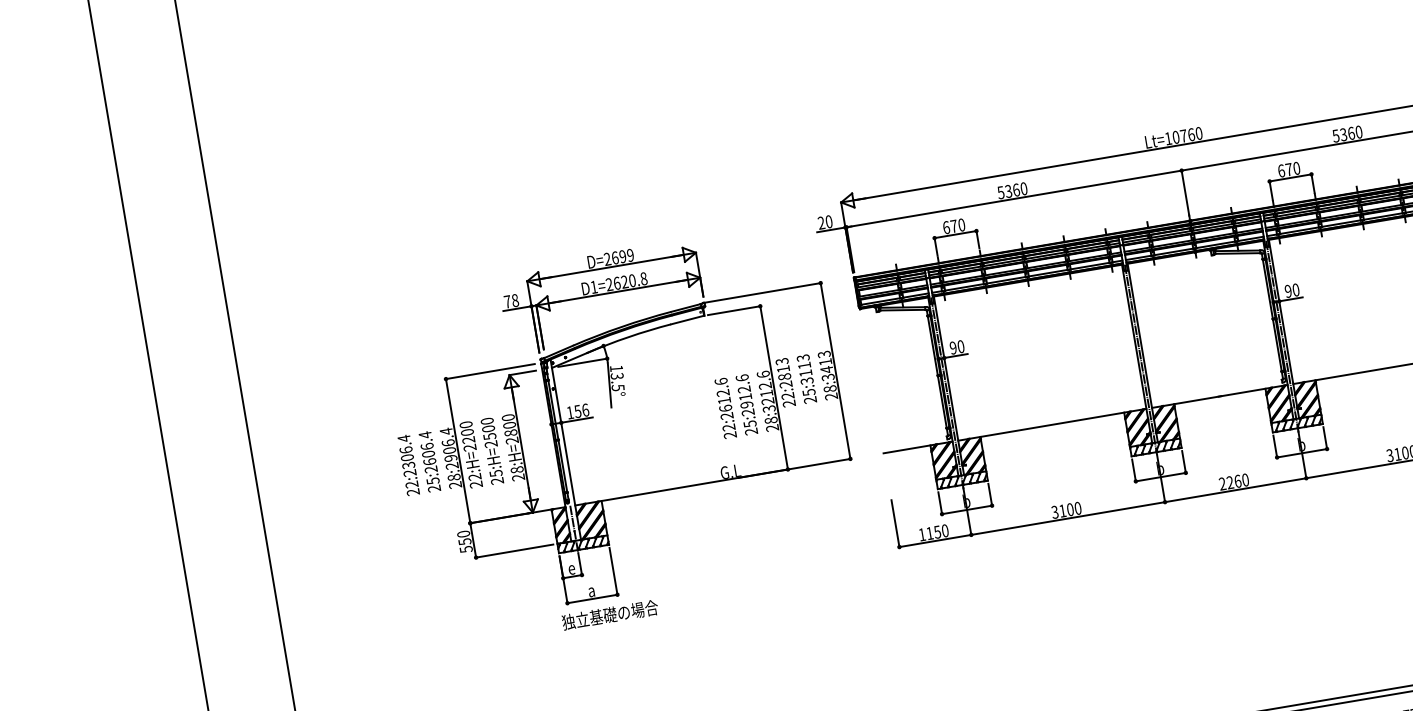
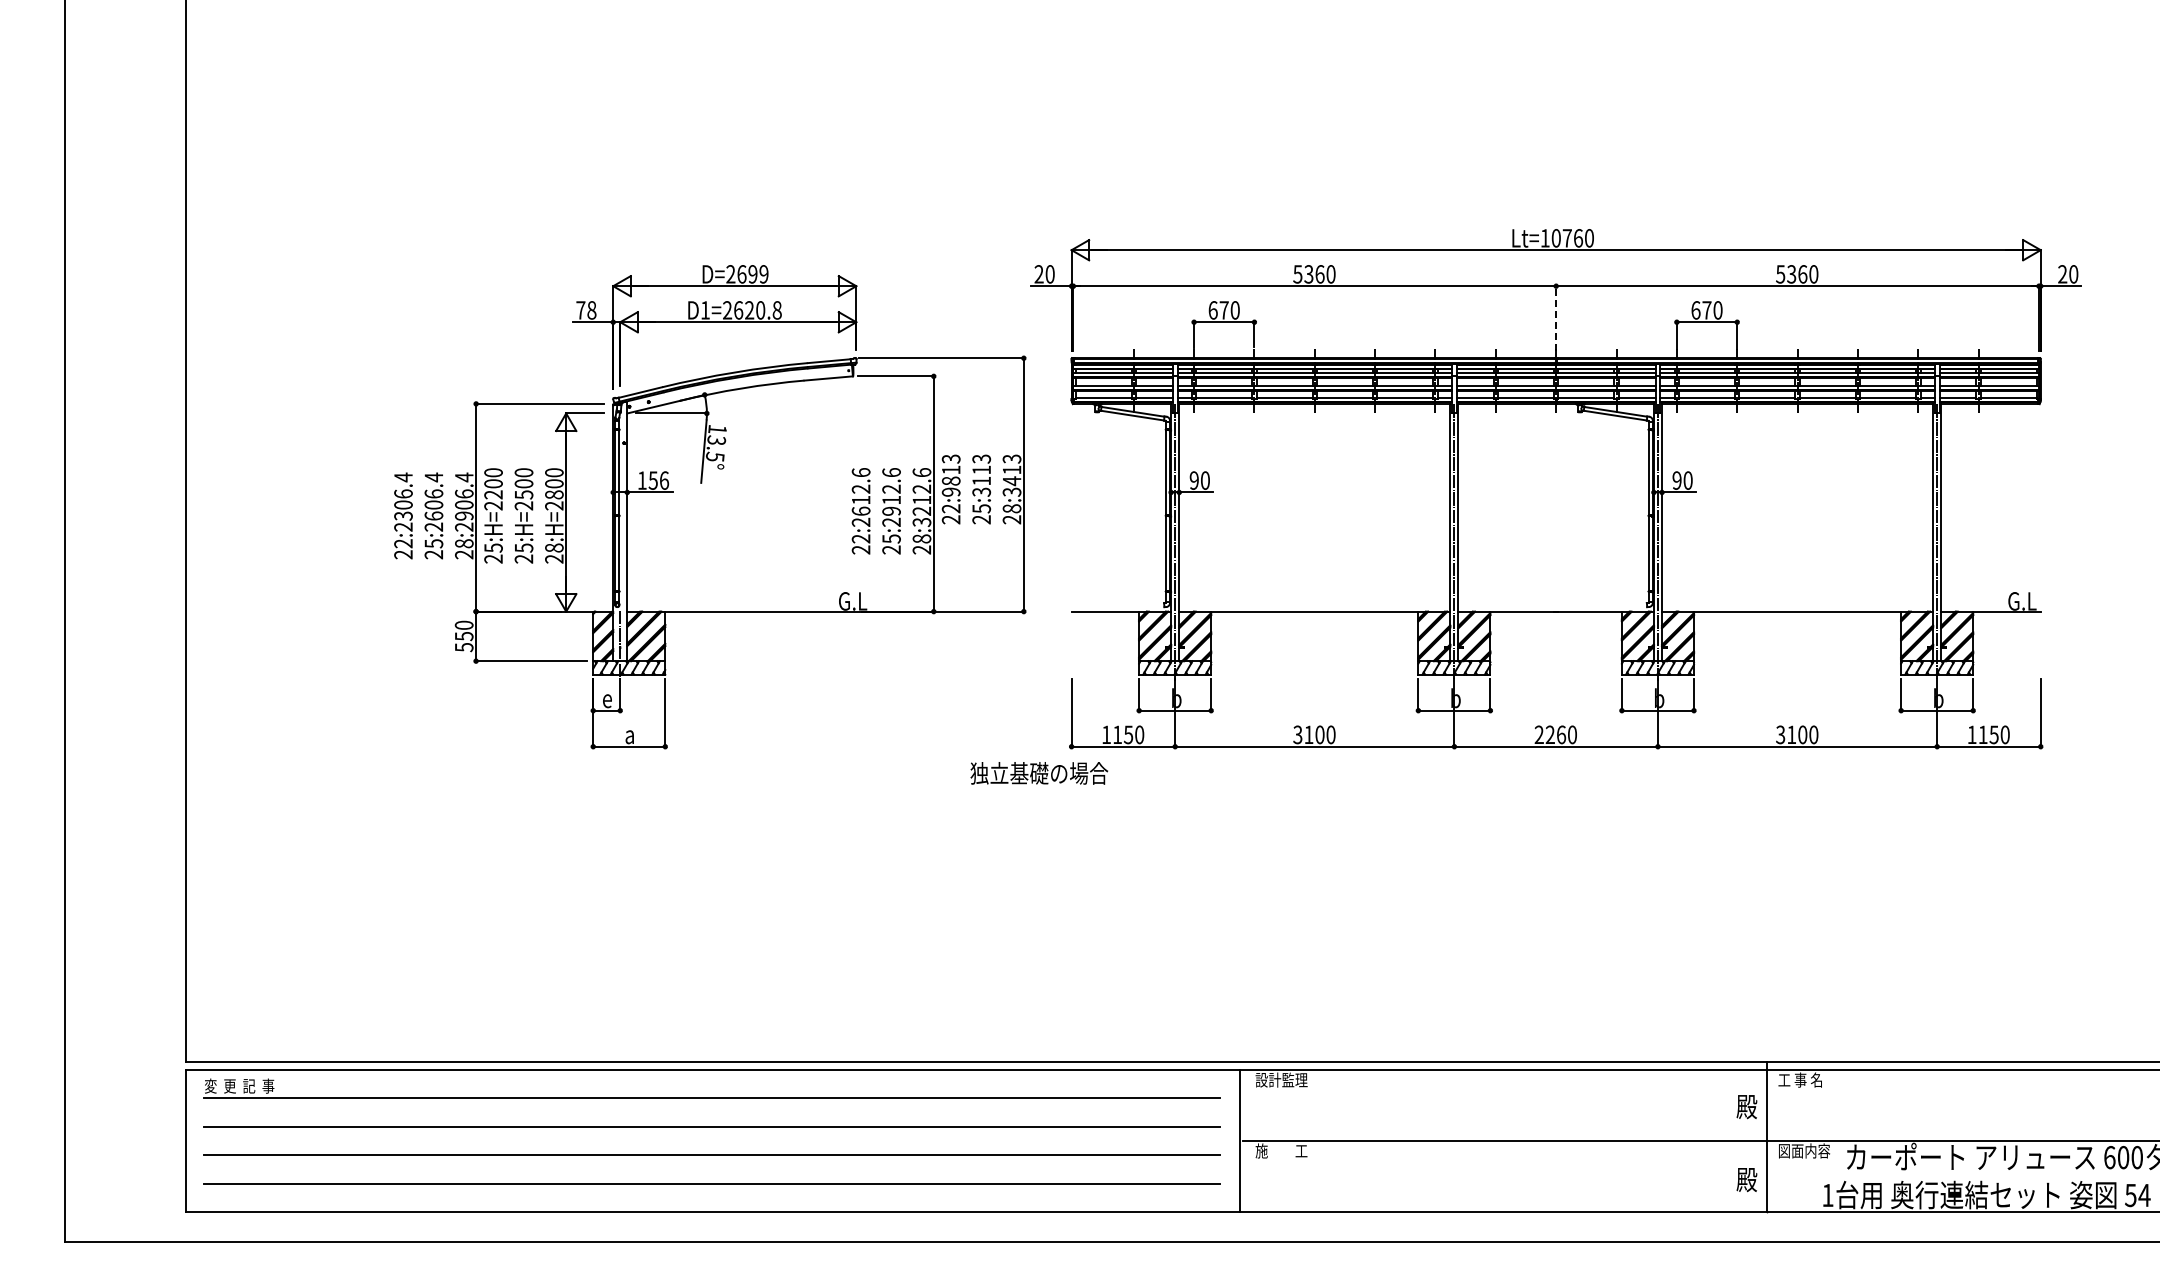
line: (1185, 193) -> (1556, 318), solid -> dashed
text: (786, 384) -> (951, 491), 22:2813 -> 22:9813
text: (474, 476) -> (493, 547), 22:H=2200 -> 25:H=2200
text: (610, 615) -> (1039, 773), moved

